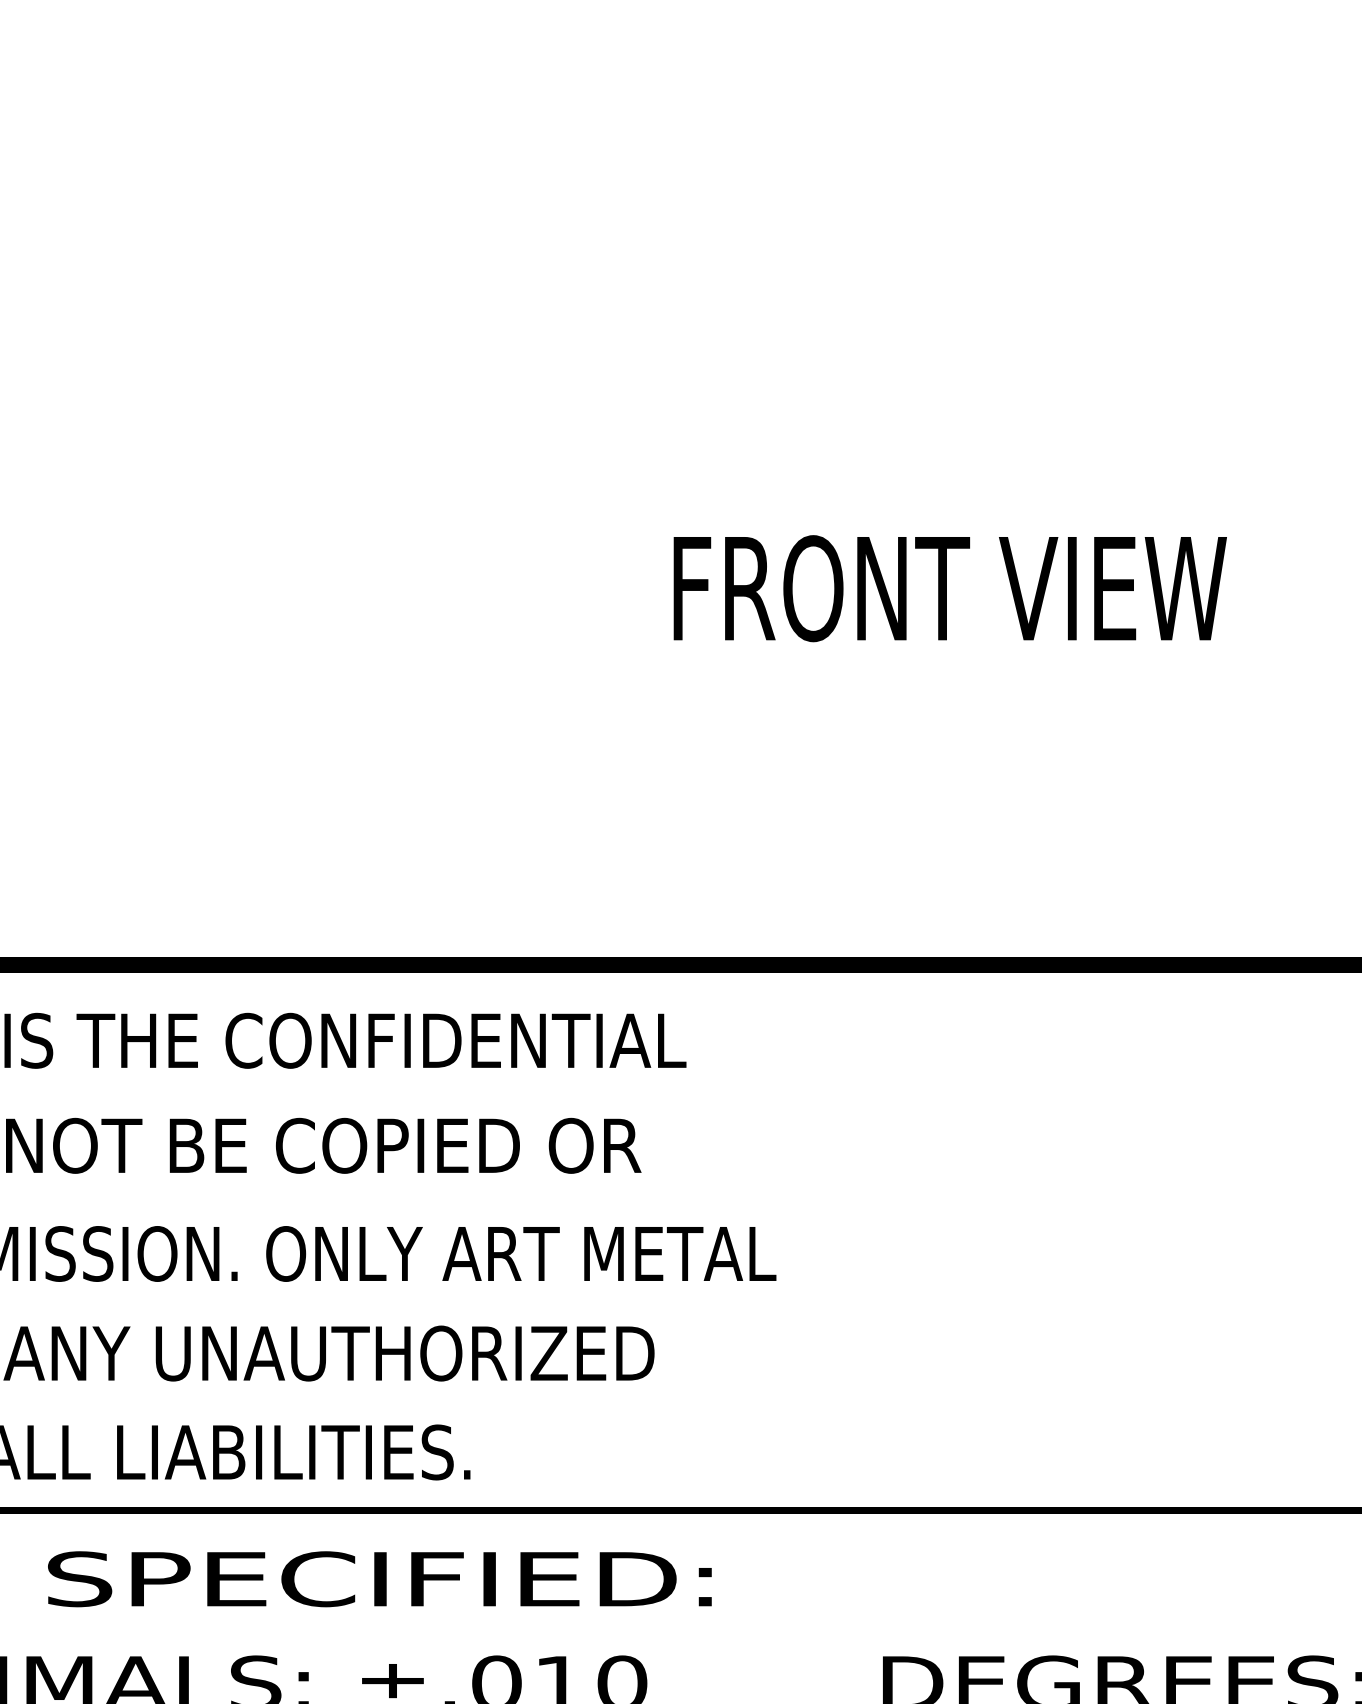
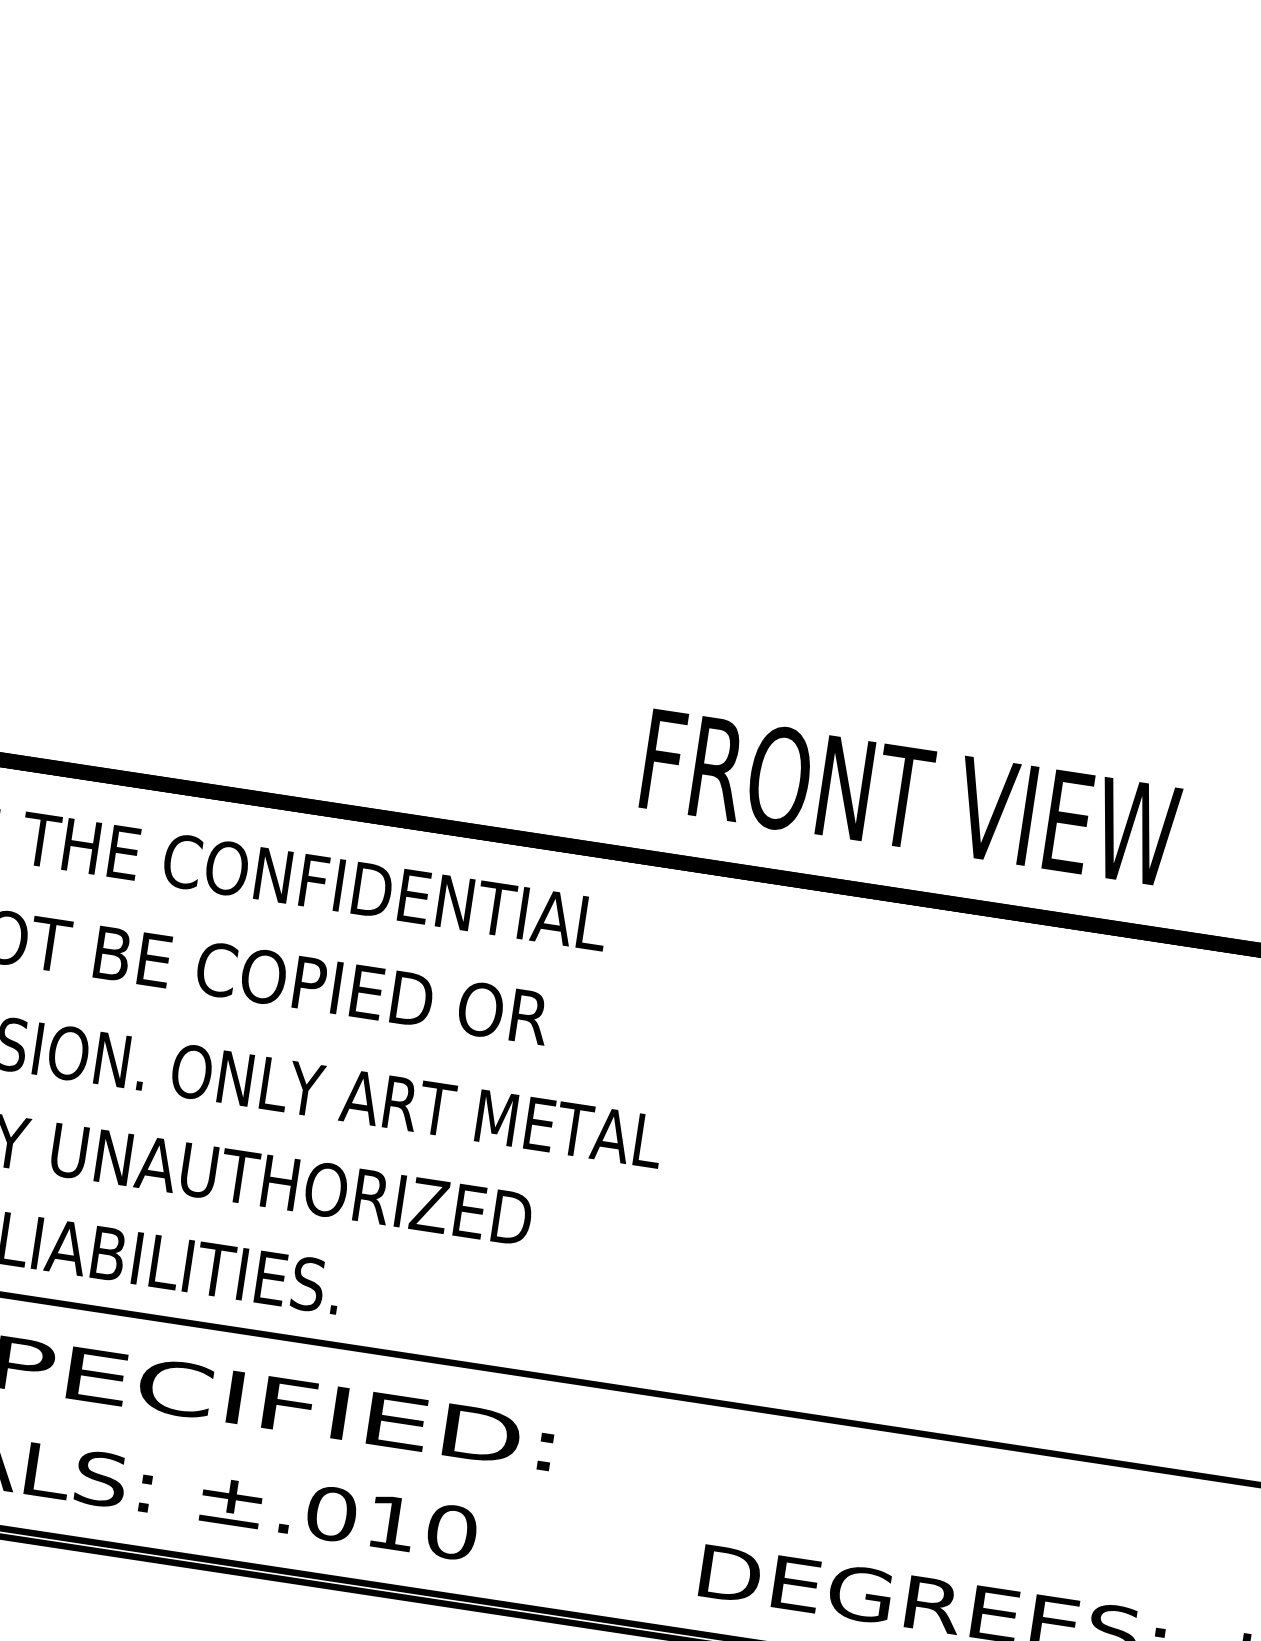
text: (949, 588) -> (910, 797), moved

